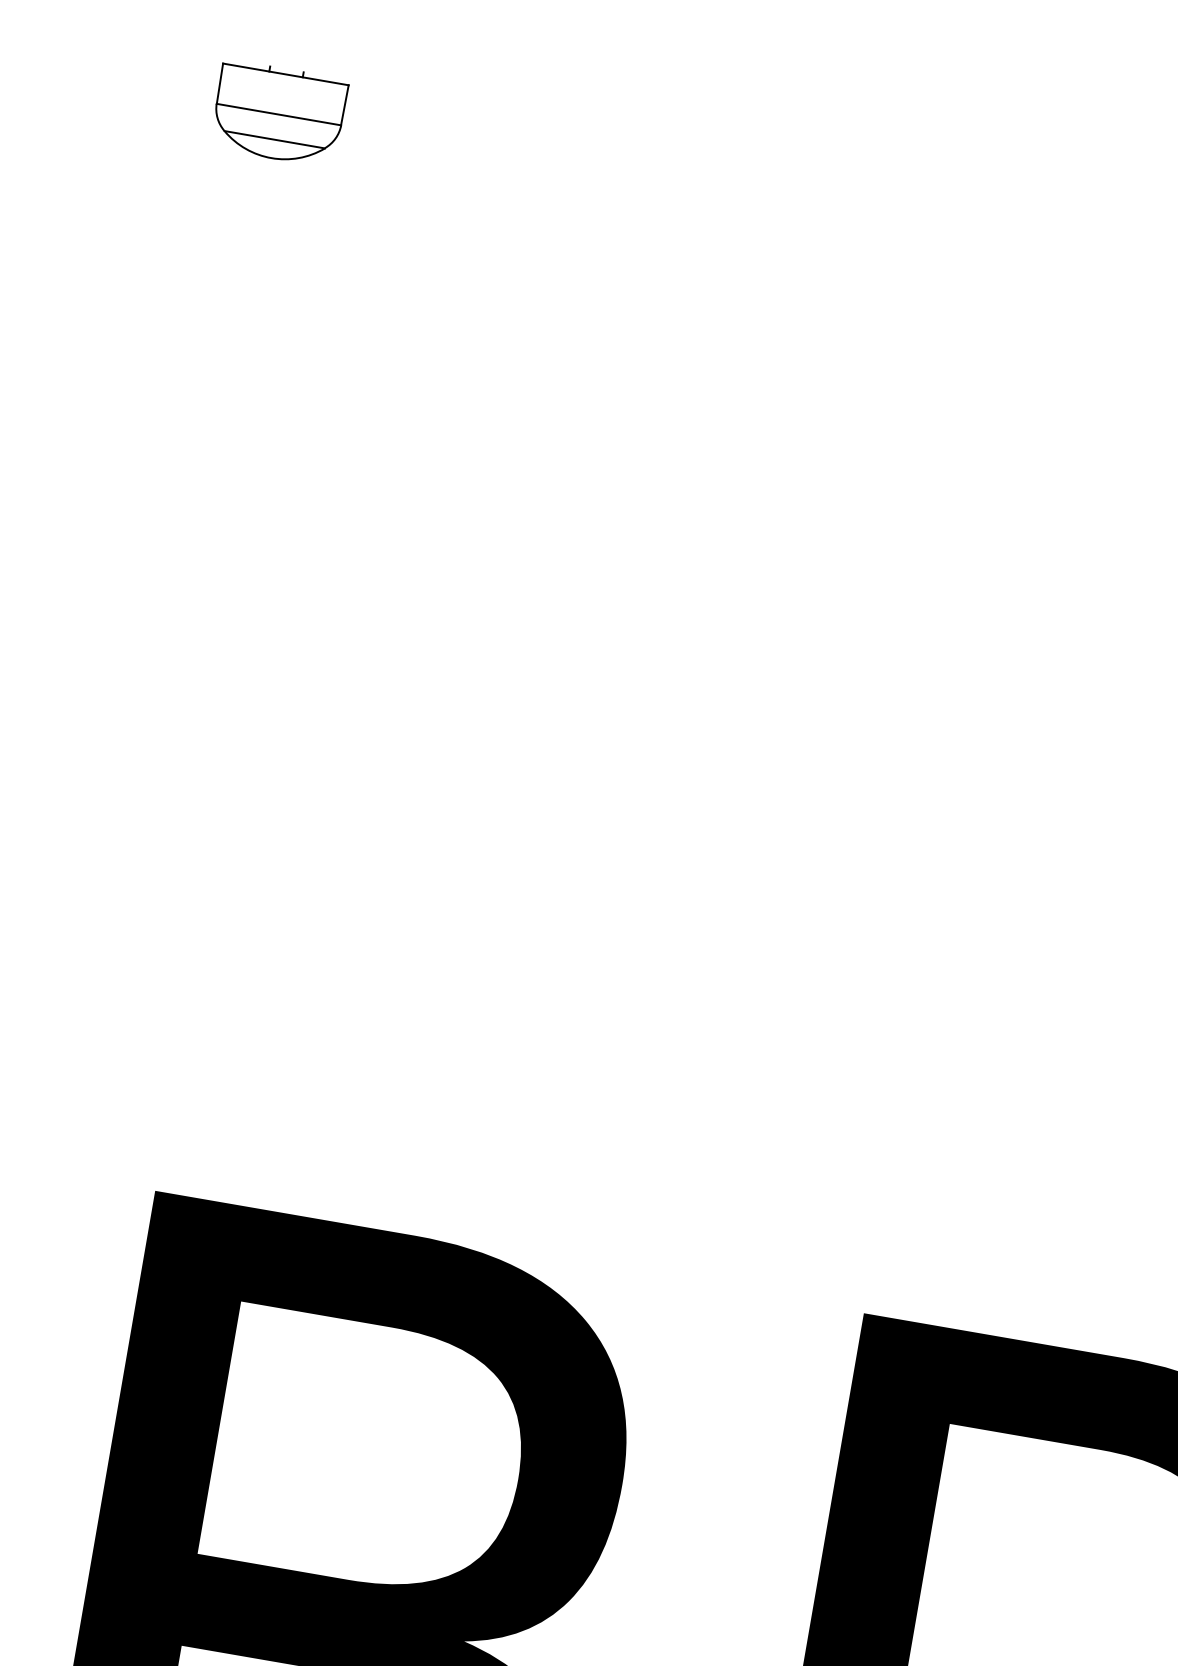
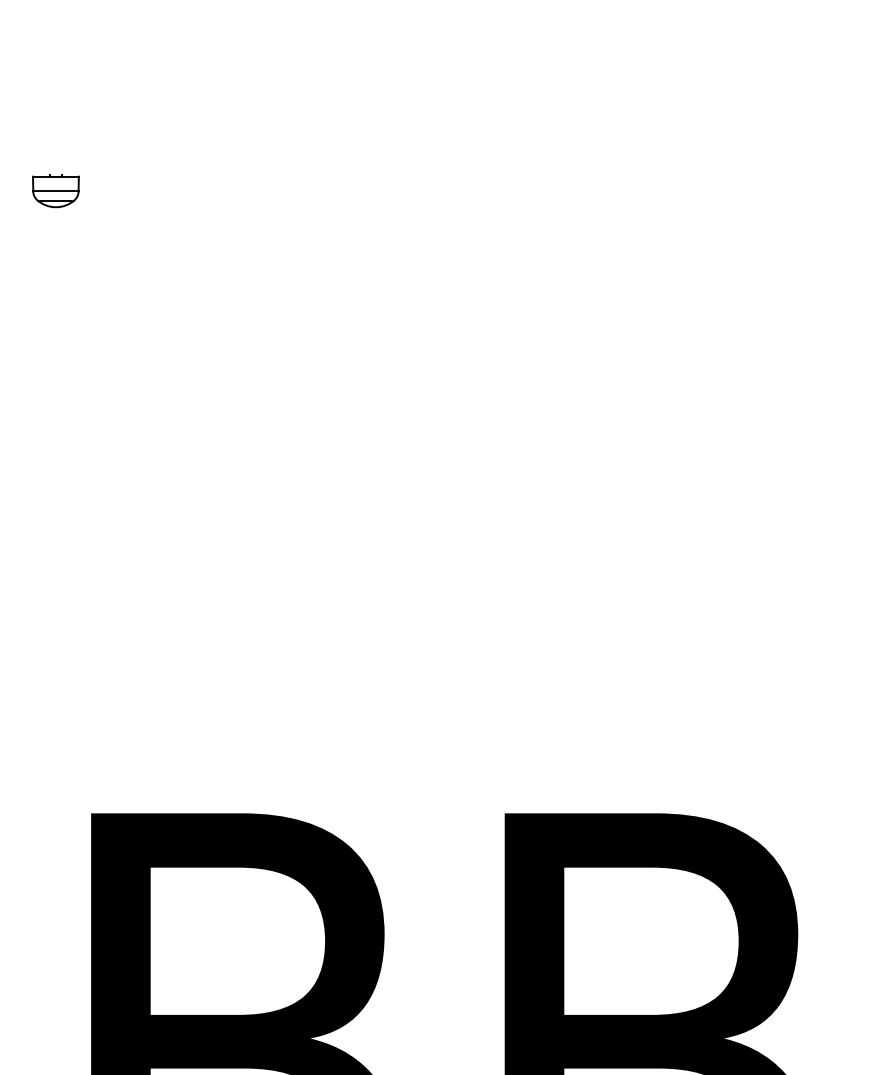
part: (278, 114) -> (55, 191), size x0.62

